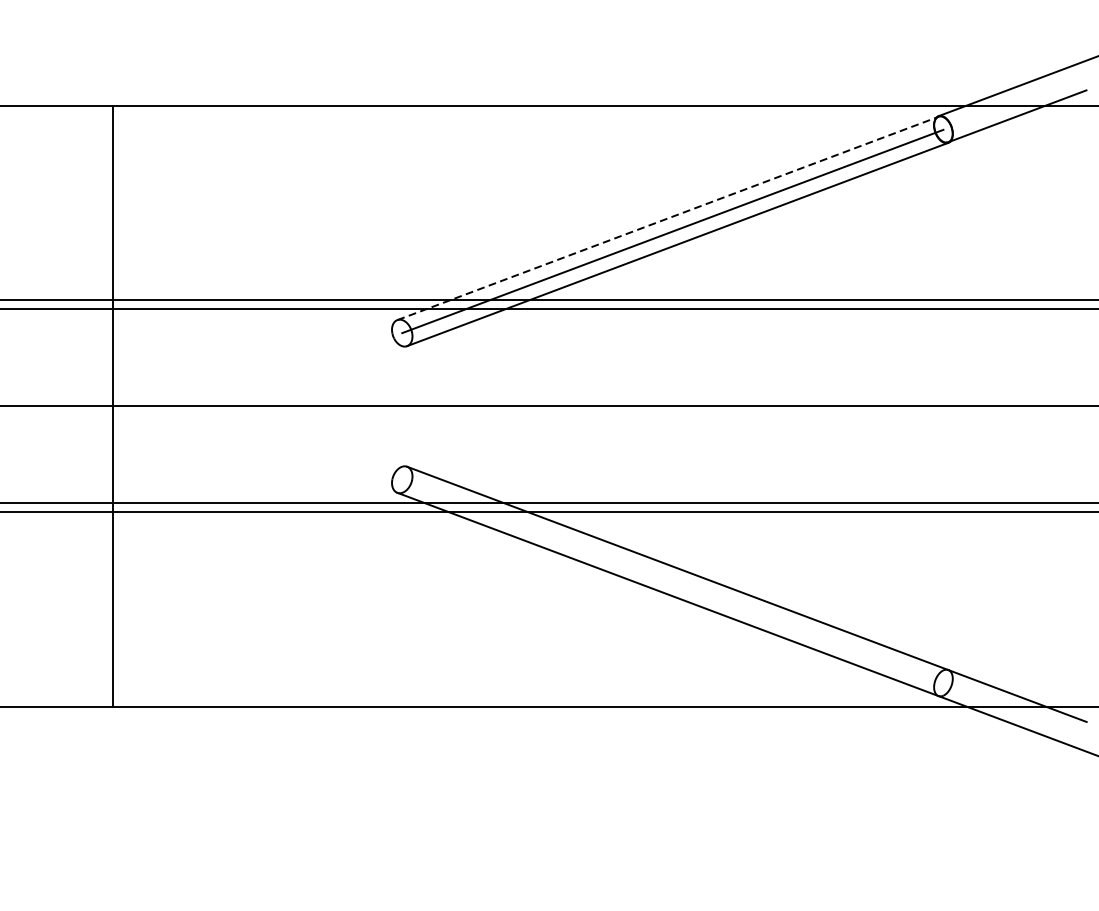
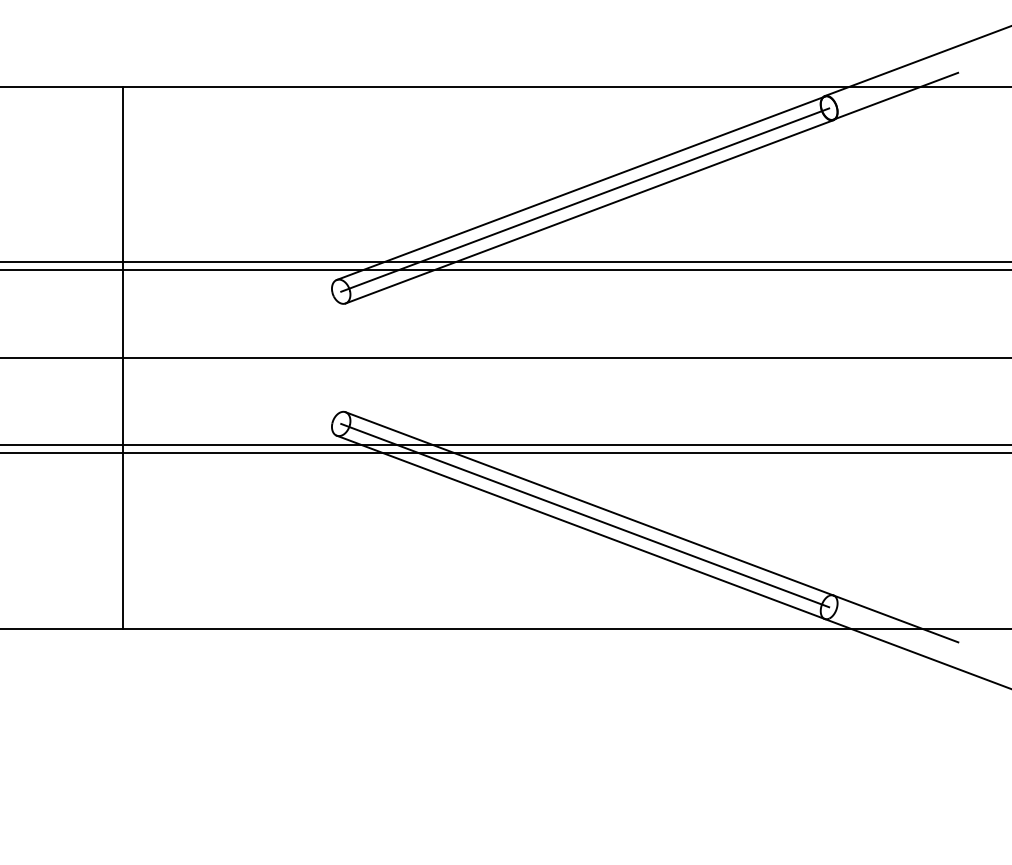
line: (667, 218) -> (580, 188), dashed -> solid
line: (113, 406) -> (123, 357), moved
line: (673, 581) -> (585, 515), added

